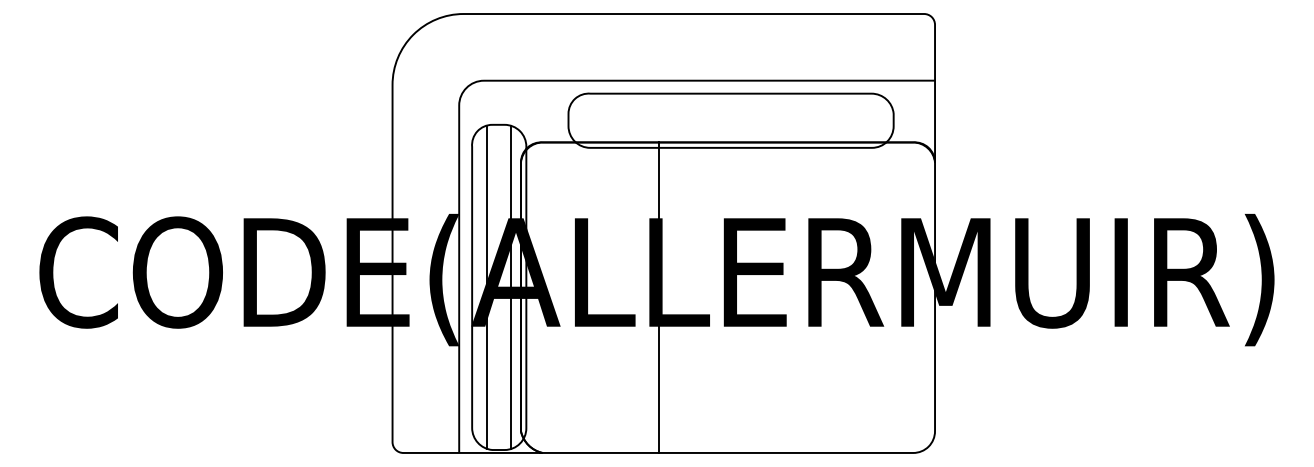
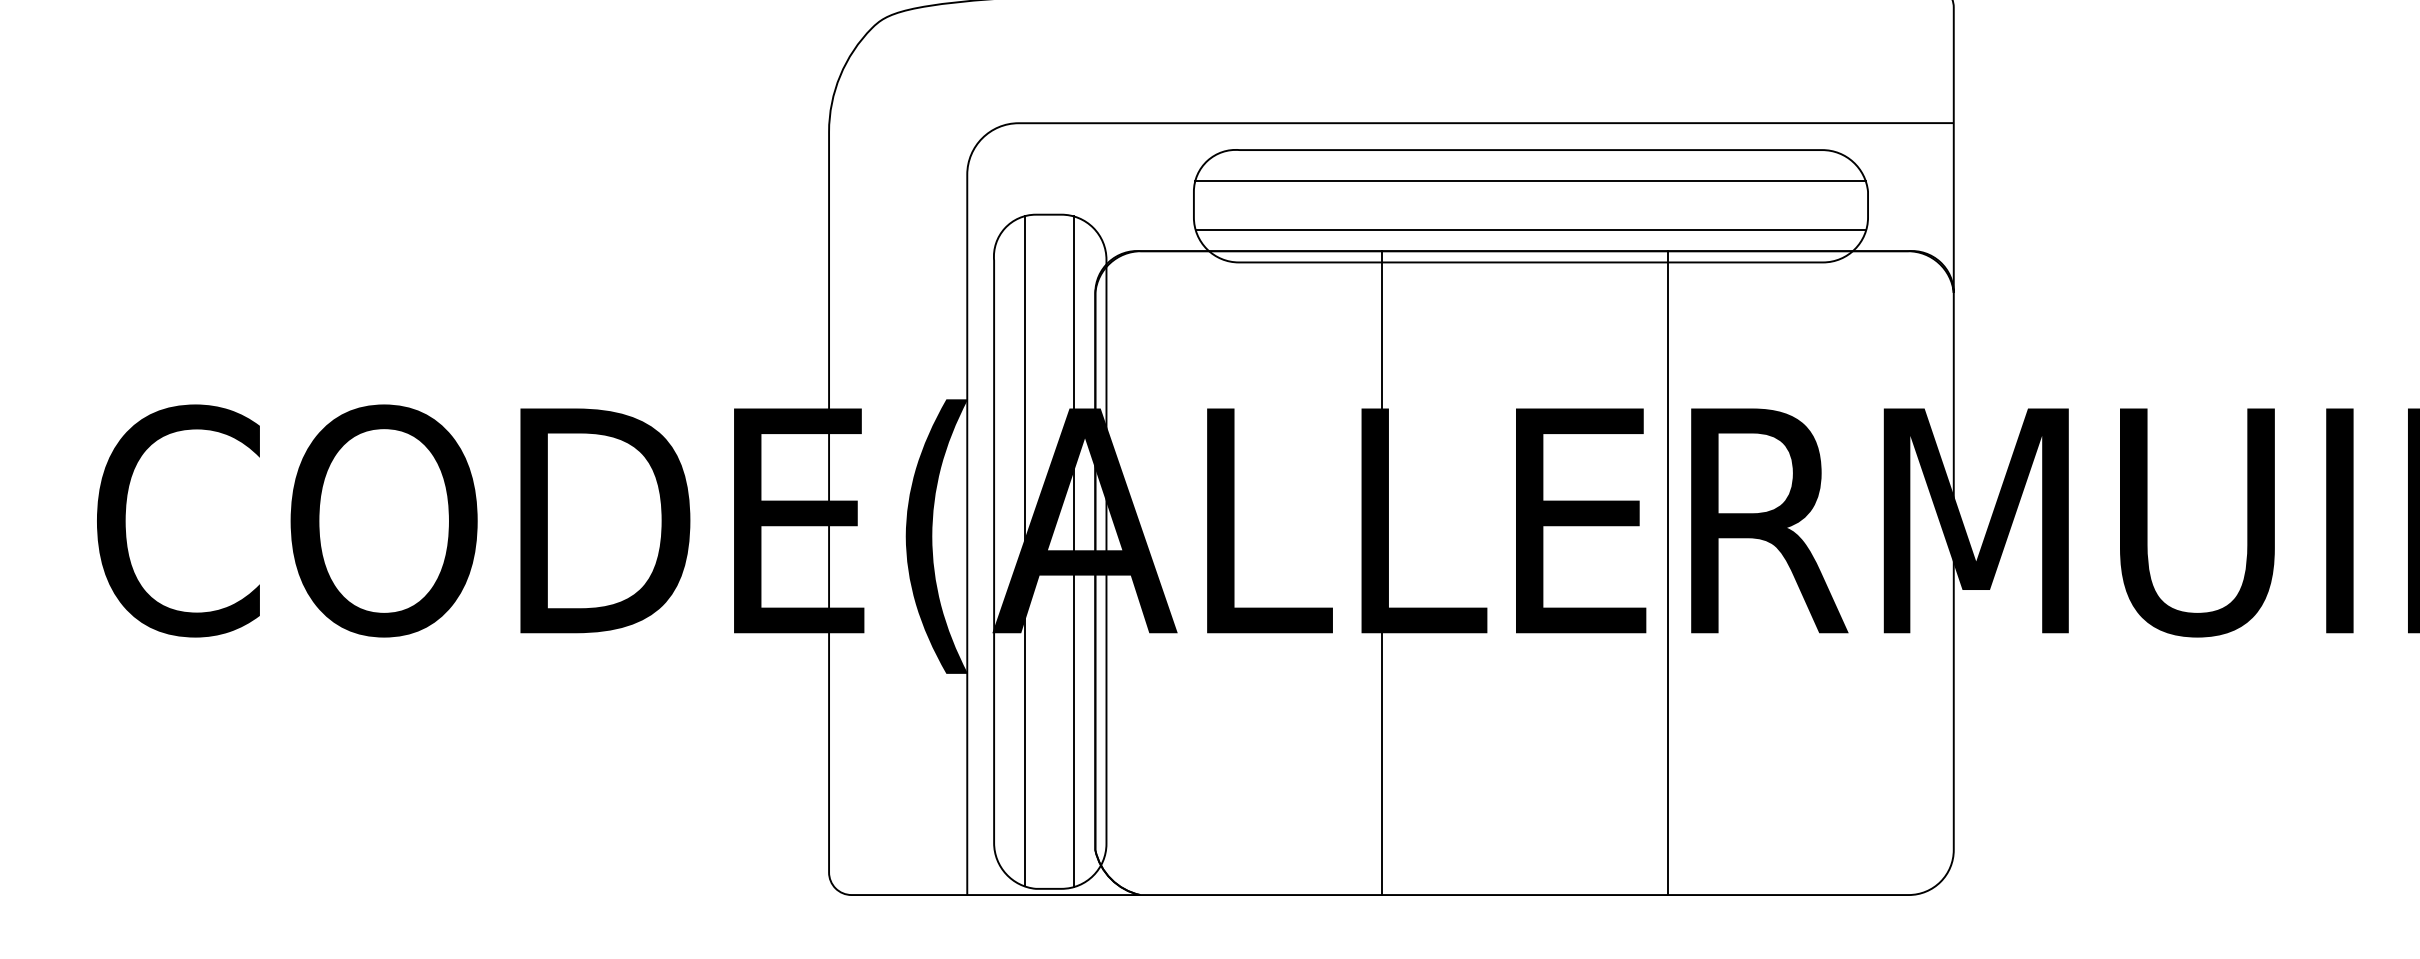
line: (730, 108) -> (1529, 180), added
line: (730, 132) -> (1529, 230), added
line: (796, 297) -> (1666, 572), added

